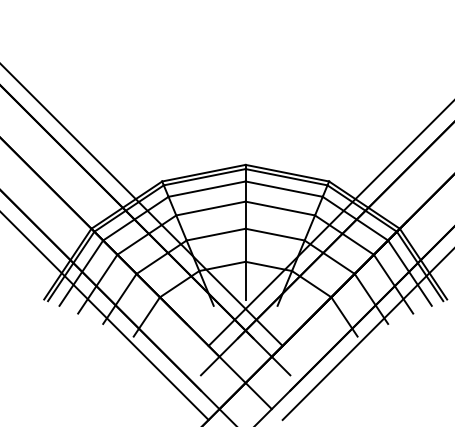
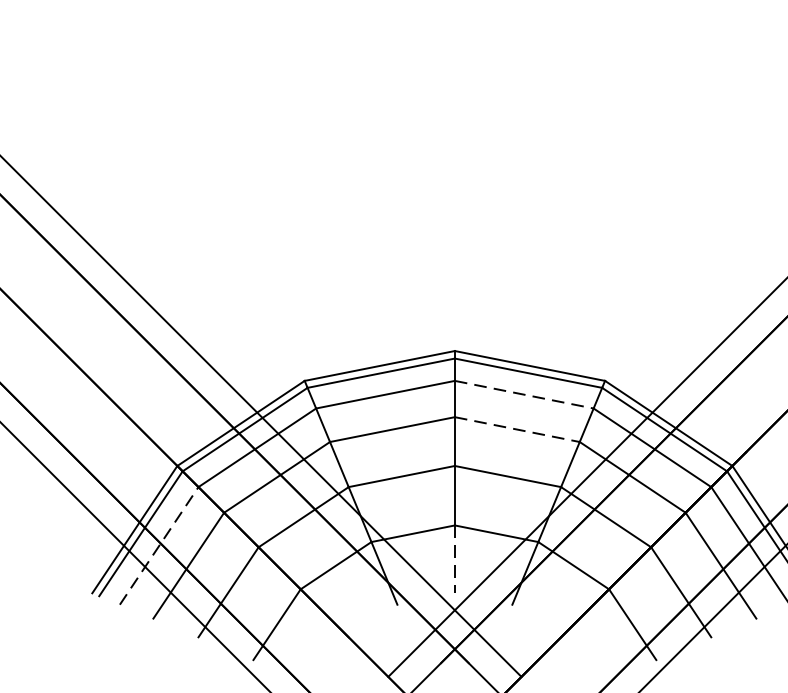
line: (284, 189) -> (524, 395), solid -> dashed
line: (280, 208) -> (517, 429), solid -> dashed
line: (81, 272) -> (159, 544), solid -> dashed
line: (245, 280) -> (454, 559), solid -> dashed

